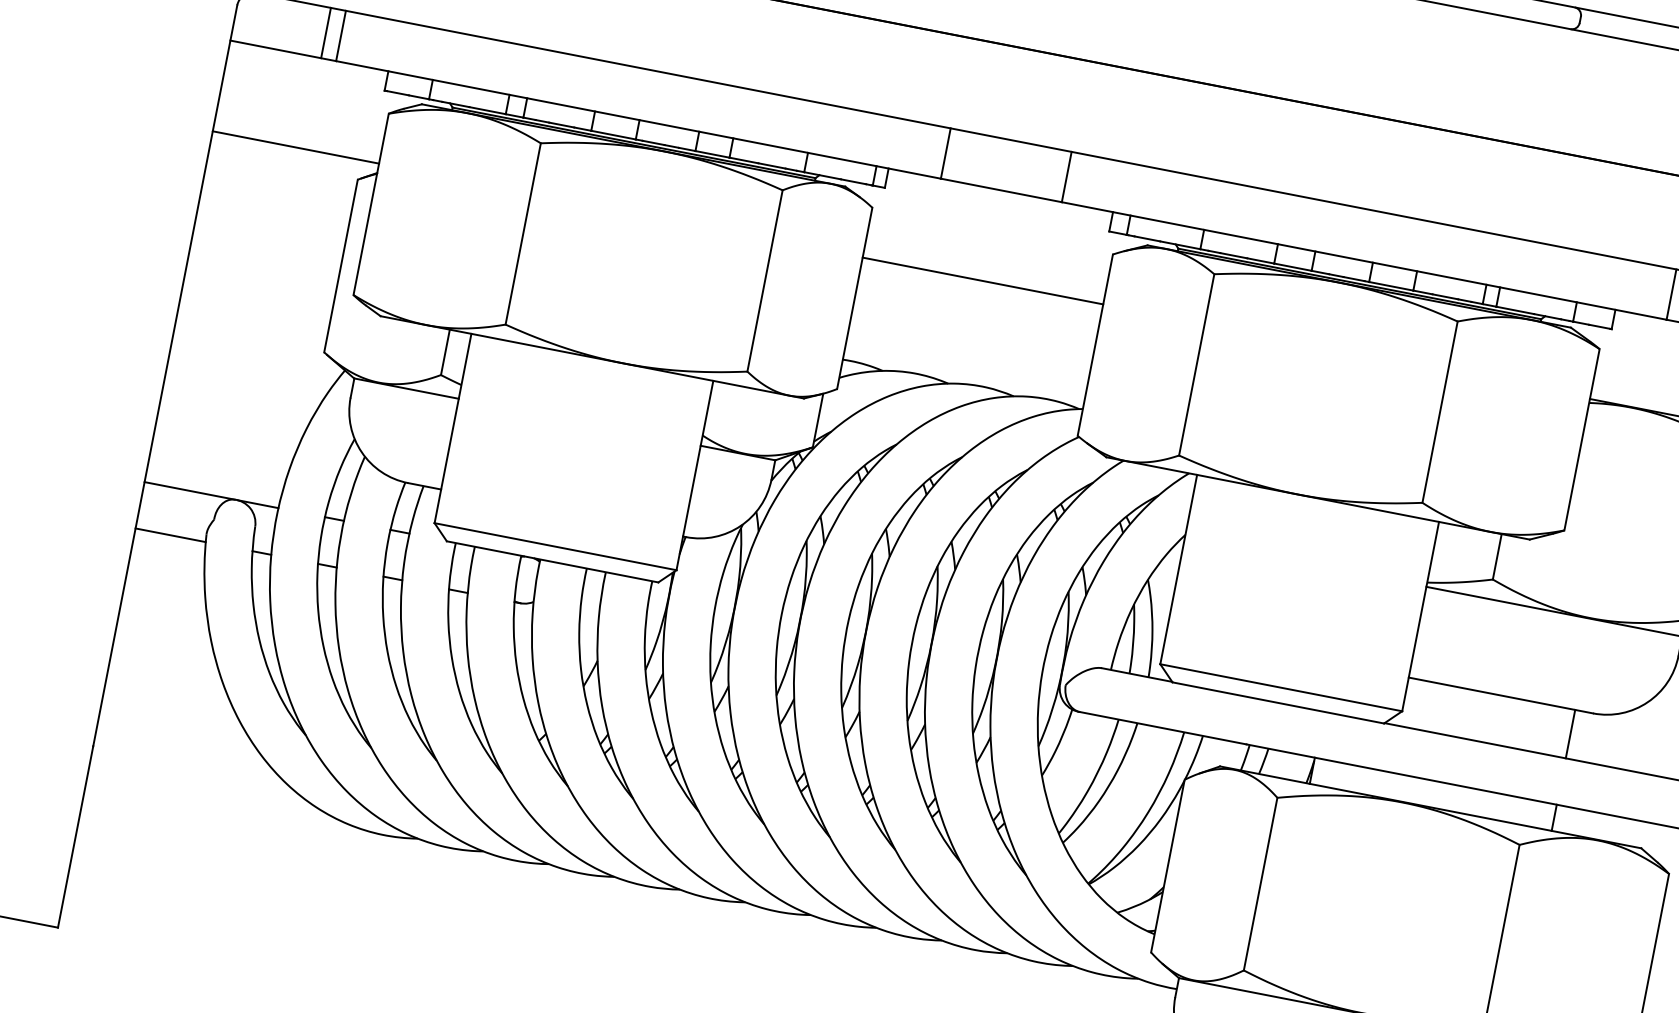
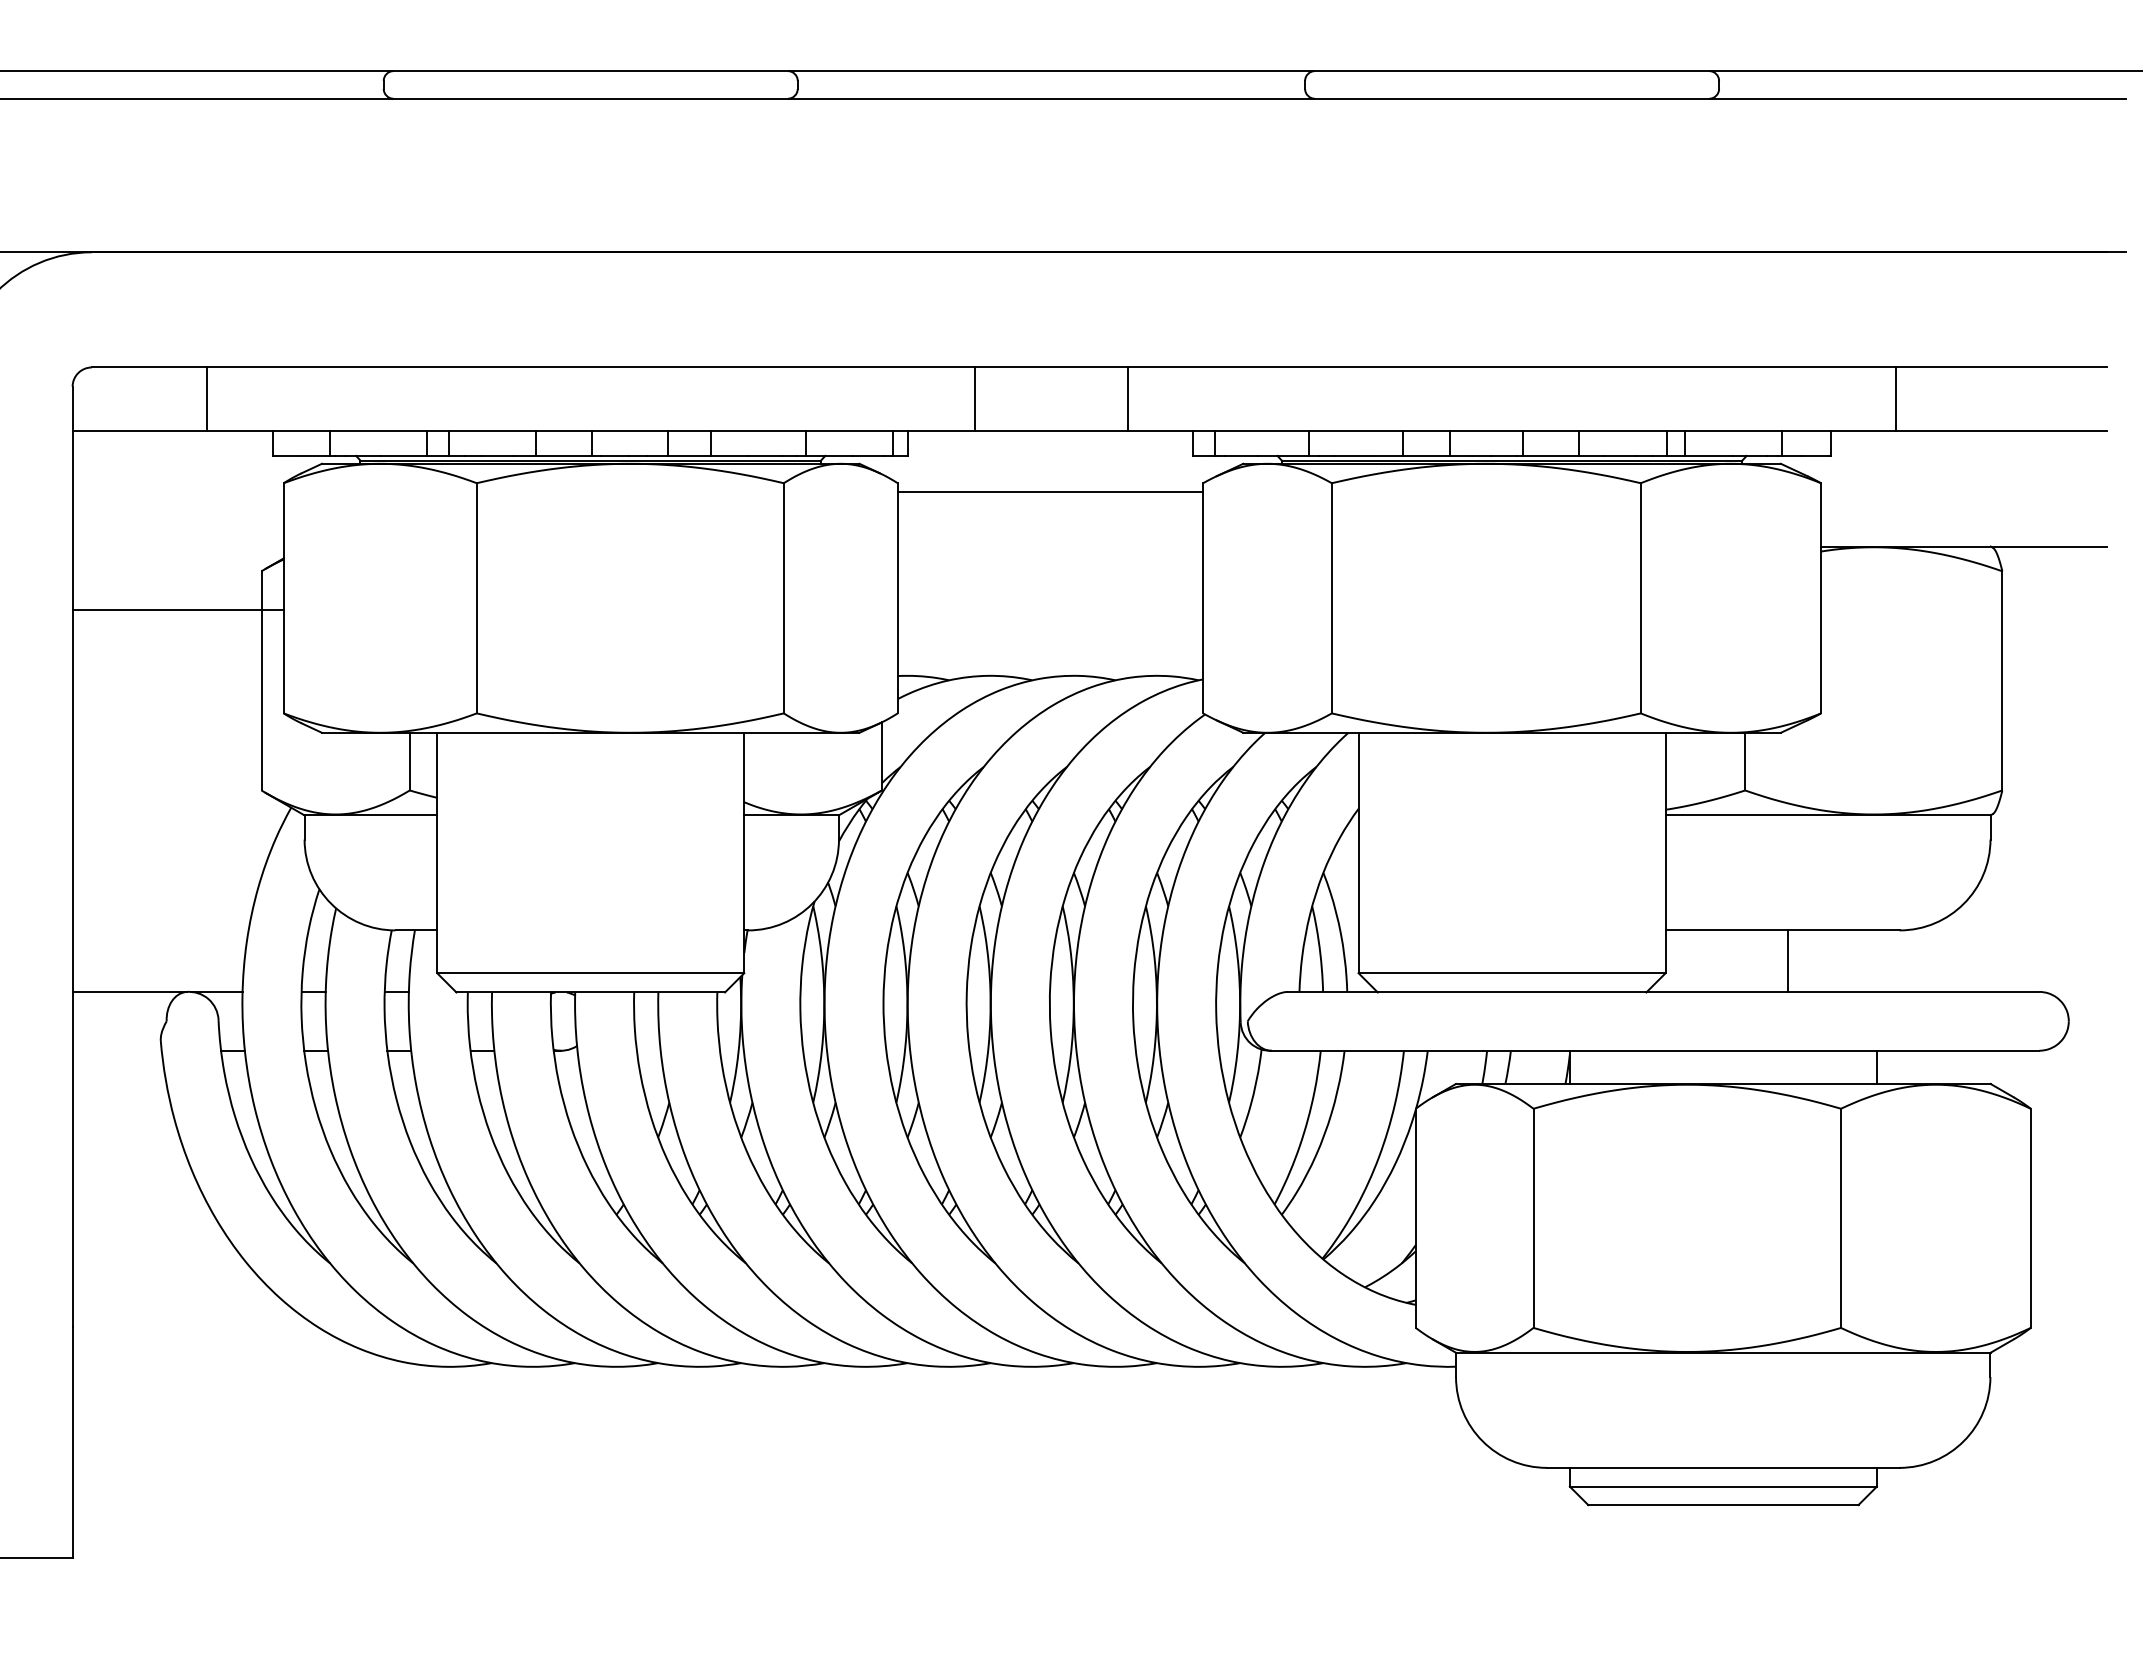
line: (325, 33) -> (187, 399), removed
line: (295, 147) -> (177, 609), moved
line: (983, 280) -> (1050, 491), moved
line: (170, 534) -> (116, 1050), removed
line: (1570, 733) -> (1787, 960), moved

